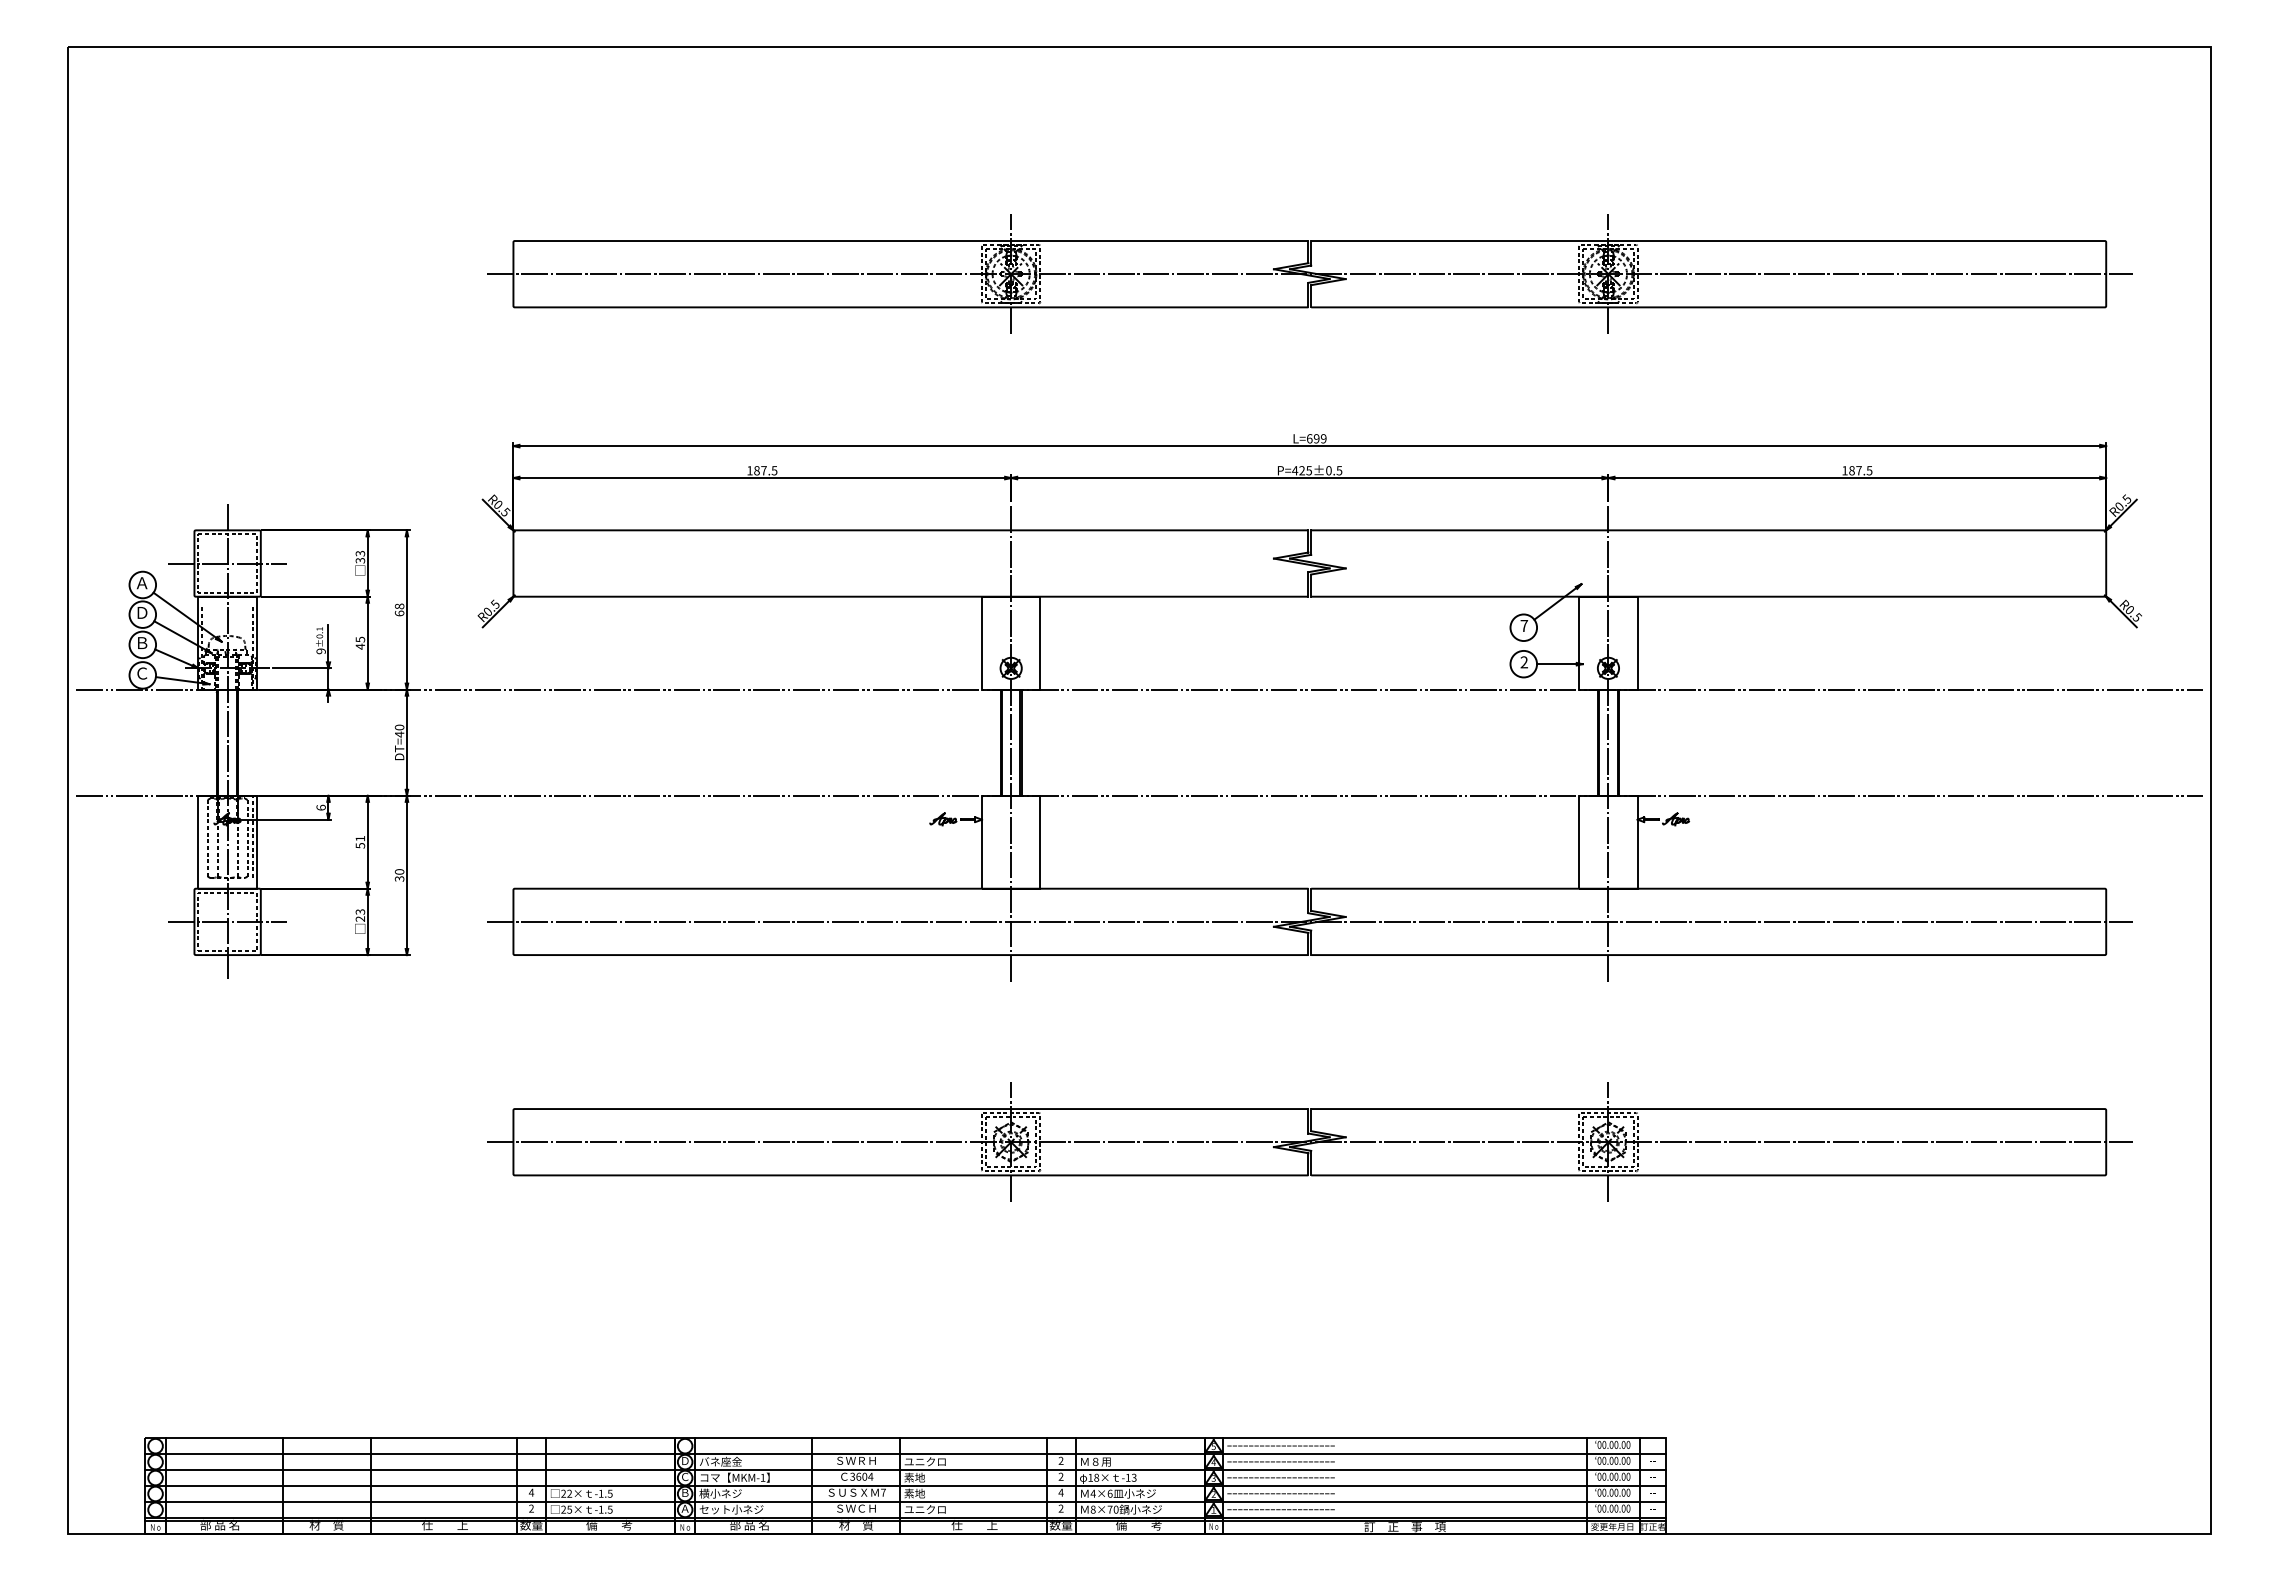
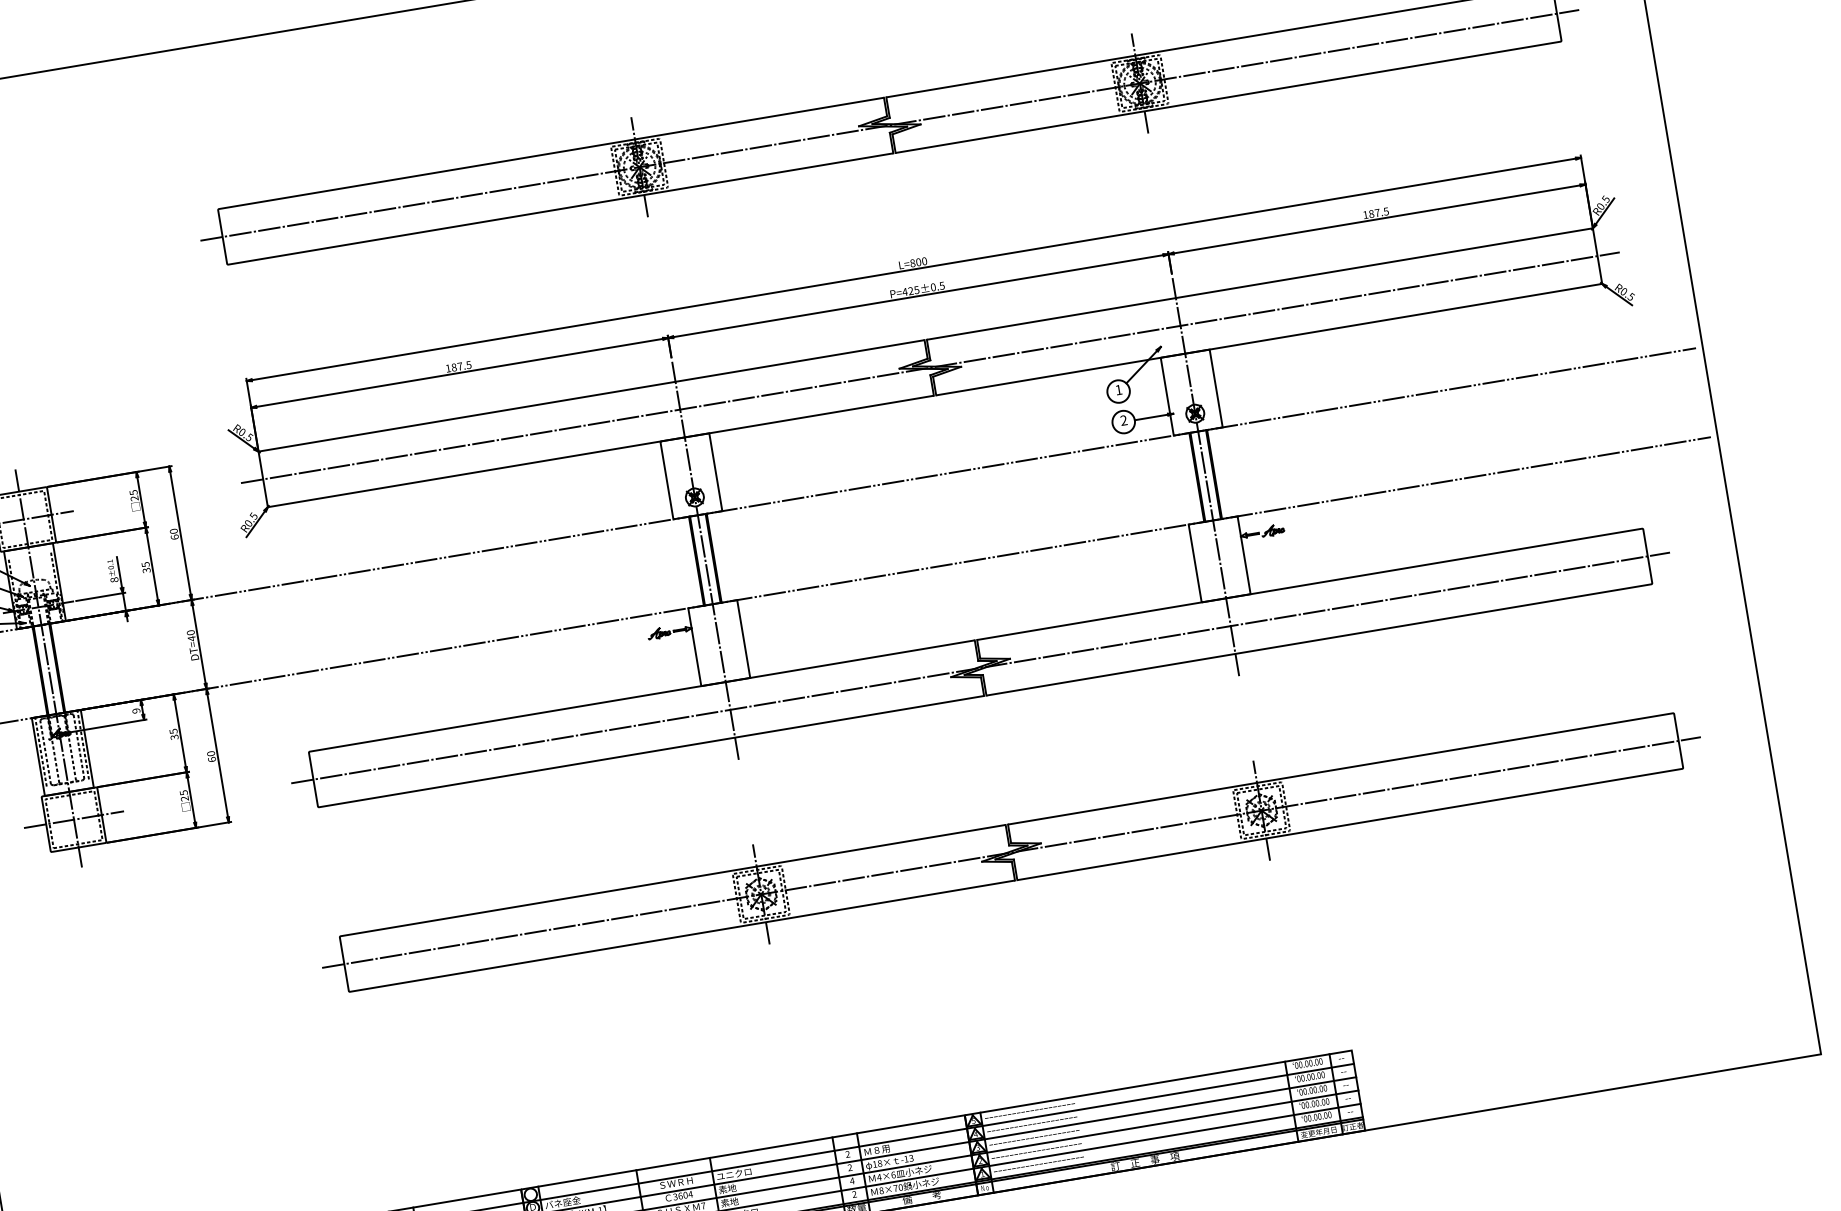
text: (1316, 438) -> (918, 262), L=699 -> L=800
text: (360, 556) -> (134, 494), 33 -> 25
line: (1309, 563) -> (930, 367), added
text: (399, 606) -> (173, 531), 68 -> 60
text: (1524, 625) -> (1118, 389), 7 -> 1
text: (360, 646) -> (146, 570), 45 -> 35
text: (320, 651) -> (113, 580), 9 -> 8
text: (320, 807) -> (135, 710), 6 -> 9
line: (202, 836) -> (40, 751), added
text: (360, 842) -> (174, 734), 51 -> 35
text: (399, 878) -> (211, 759), 30 -> 60
text: (359, 911) -> (183, 792), 23 -> 25

